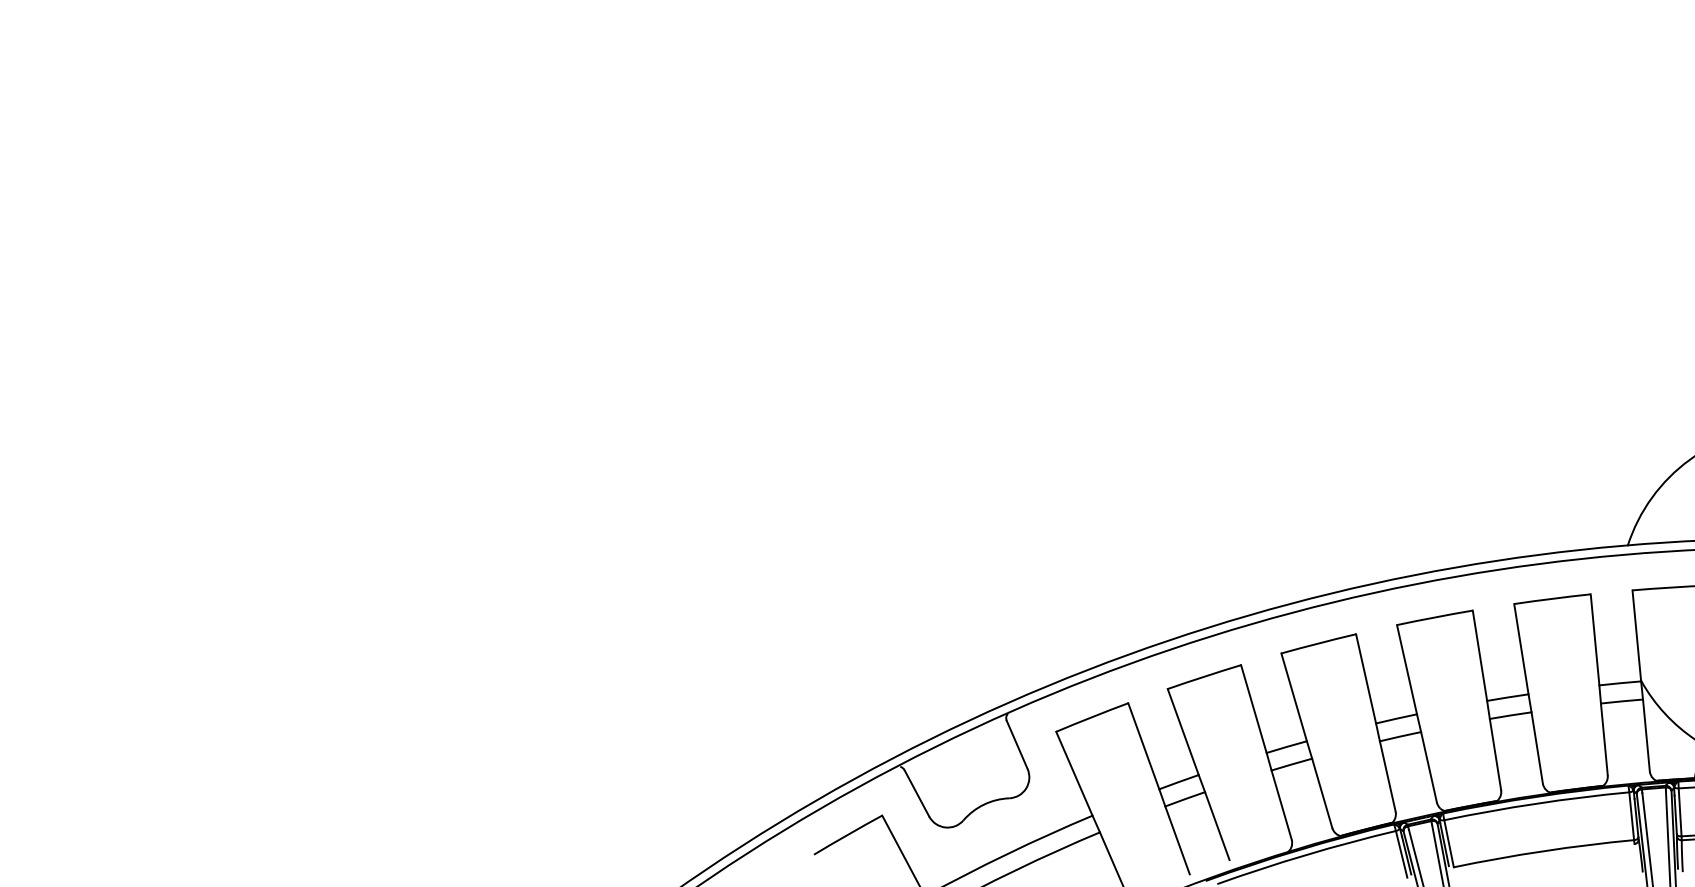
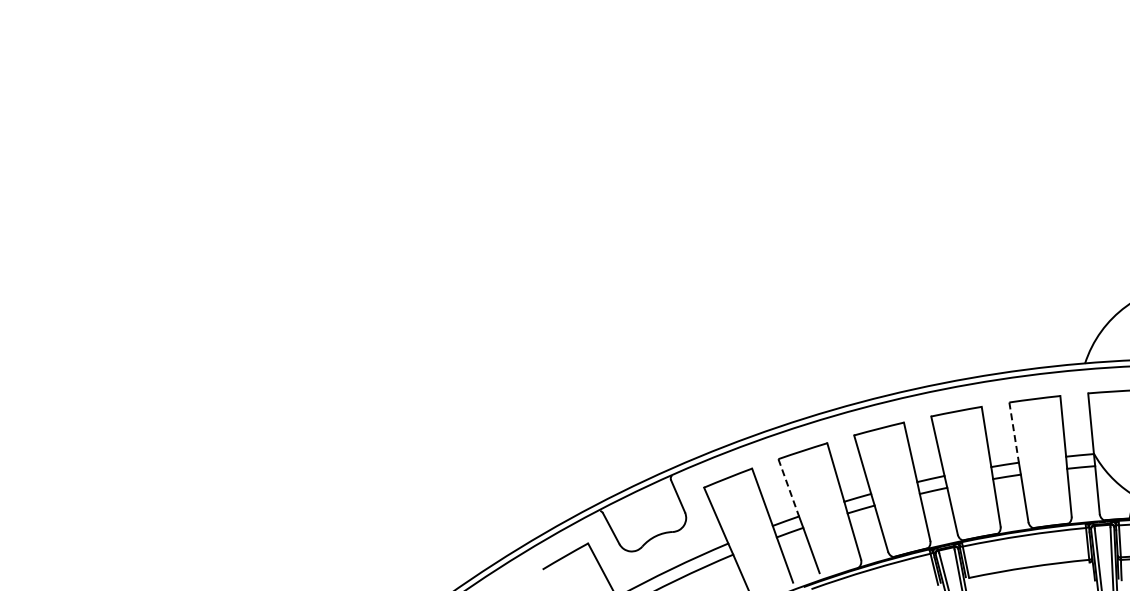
line: (1521, 650) -> (1014, 433), solid -> dashed
line: (1182, 733) -> (788, 488), solid -> dashed

